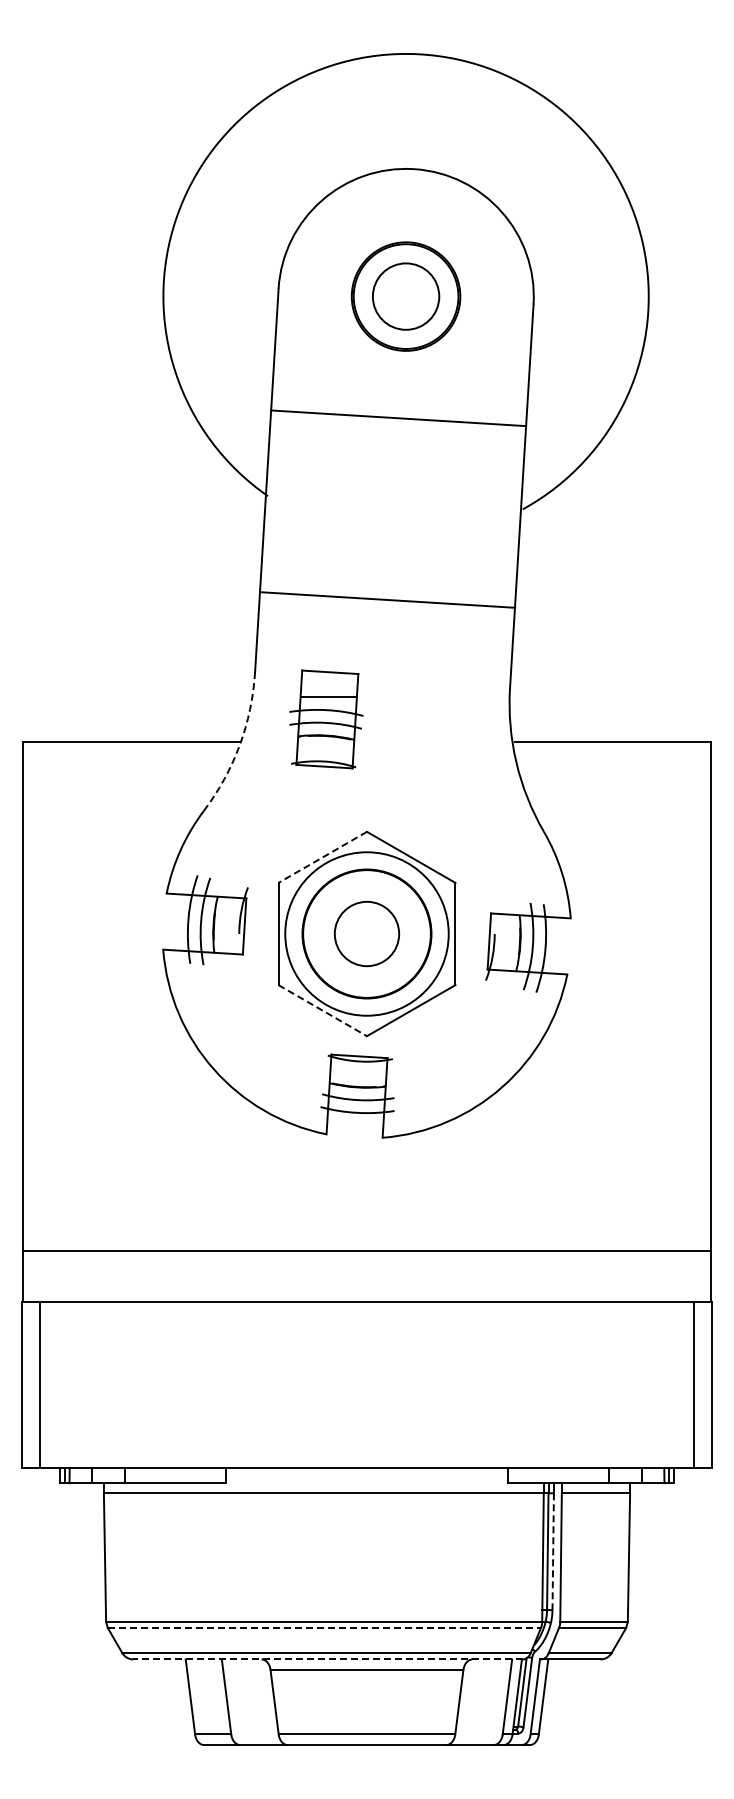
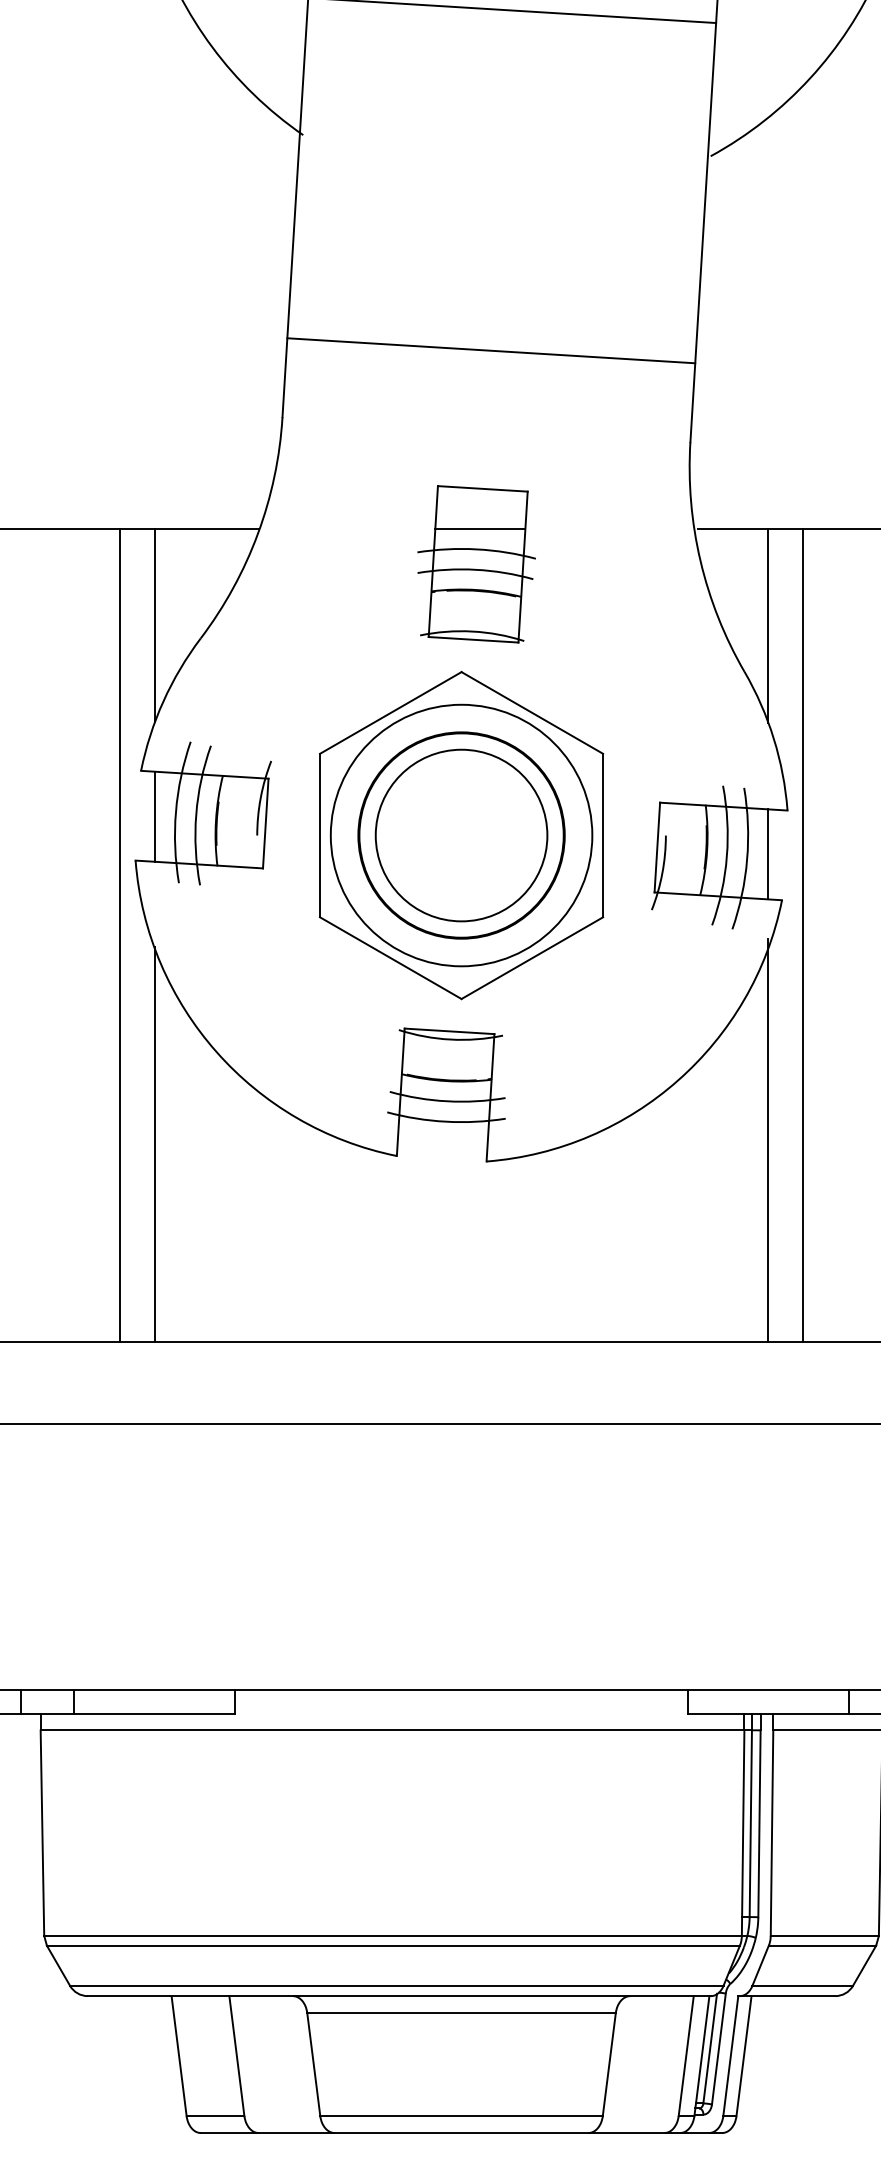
line: (387, 599) -> (491, 349), moved
part: (326, 719) -> (476, 564), moved
arc: (239, 745) -> (257, 533), dashed -> solid
line: (175, 802) -> (155, 625), added
line: (558, 802) -> (767, 625), added
line: (322, 857) -> (390, 713), dashed -> solid
line: (175, 922) -> (155, 817), added
circle: (366, 933) -> (460, 834), size x1.67
line: (558, 945) -> (767, 853), added
line: (153, 996) -> (120, 935), added
line: (580, 996) -> (803, 935), added
line: (323, 1010) -> (391, 957), dashed -> solid
line: (558, 1124) -> (767, 1140), added
line: (175, 1126) -> (155, 1143), added
line: (553, 1552) -> (759, 1825), dashed -> solid
line: (324, 1627) -> (393, 1944), dashed -> solid
line: (328, 1659) -> (399, 1996), dashed -> solid

